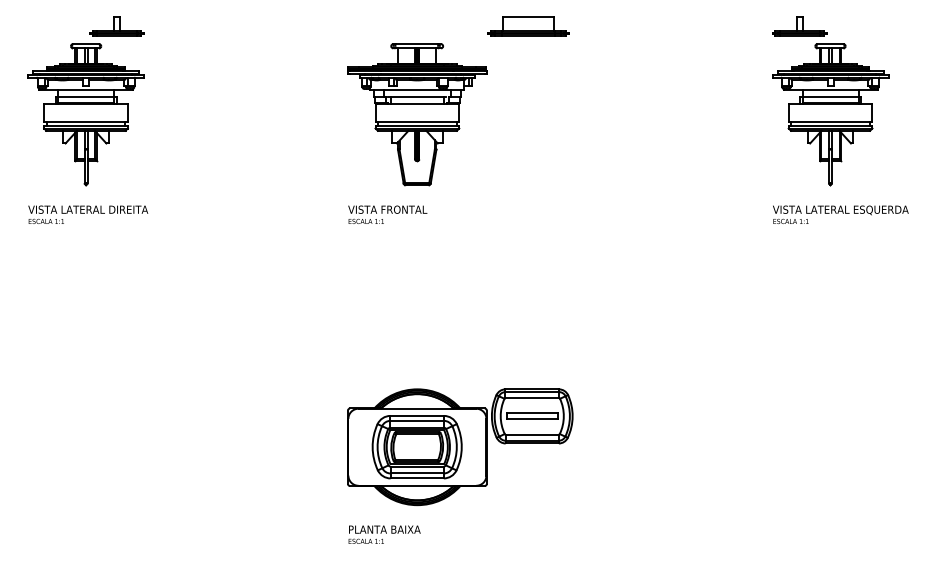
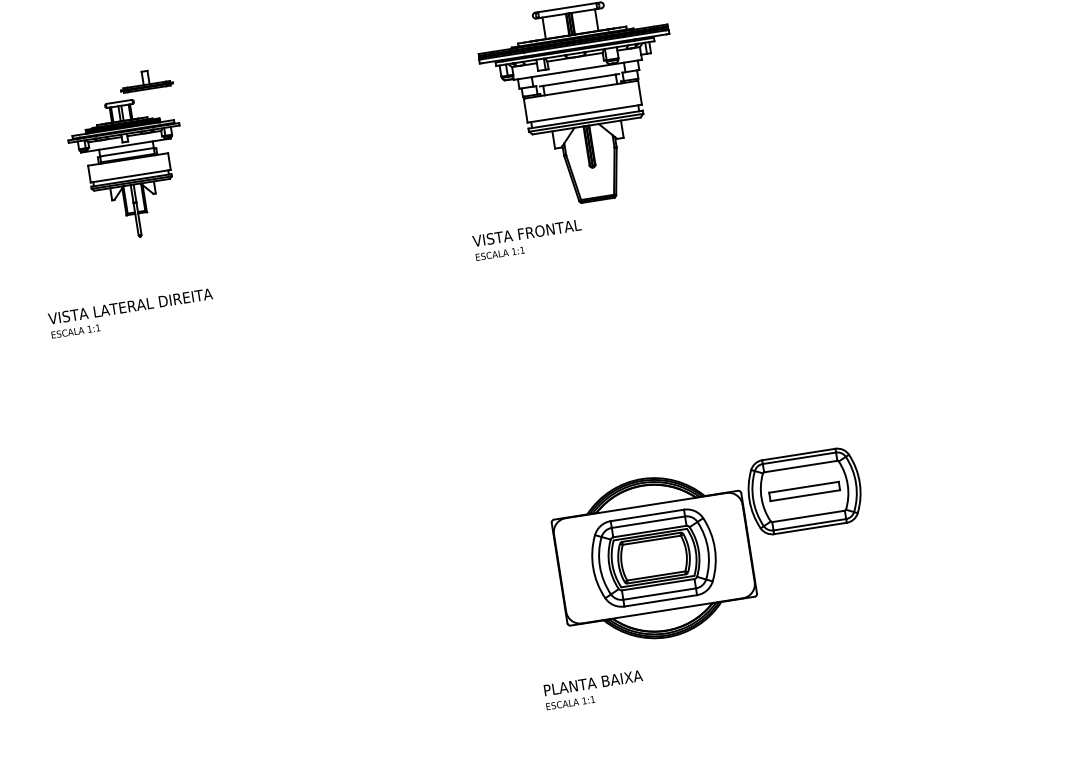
part: (85, 101) -> (127, 156), size x0.7
text: (88, 214) -> (131, 312), moved
text: (387, 214) -> (527, 239), moved
text: (384, 534) -> (593, 689), moved

